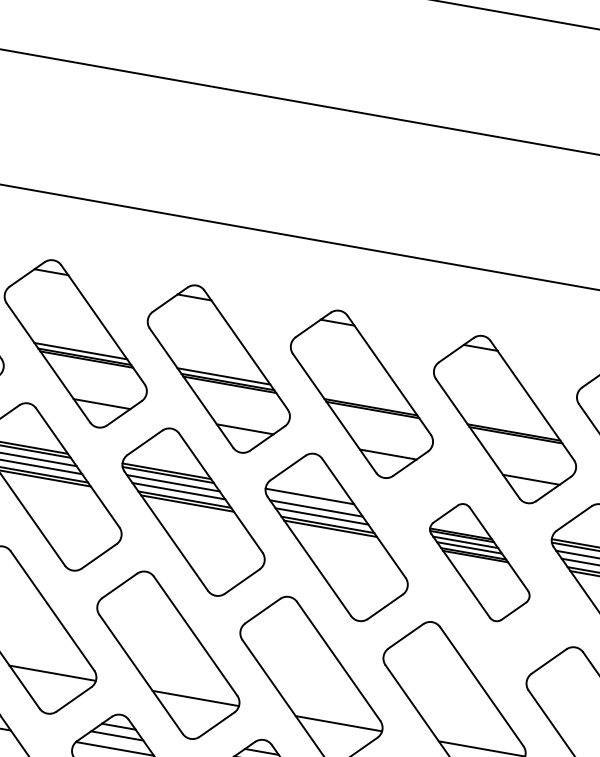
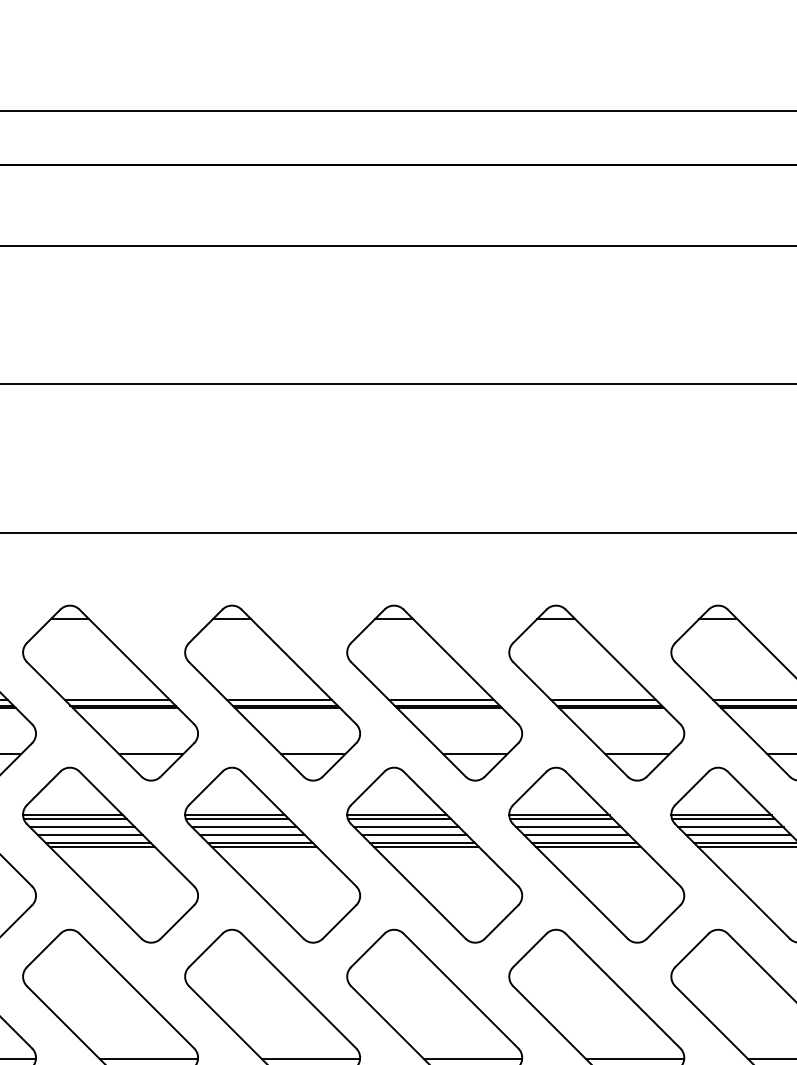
line: (366, 401) -> (441, 700), added
line: (509, 427) -> (603, 700), added
line: (311, 500) -> (399, 819), added
part: (479, 561) -> (596, 854), size x1.43

